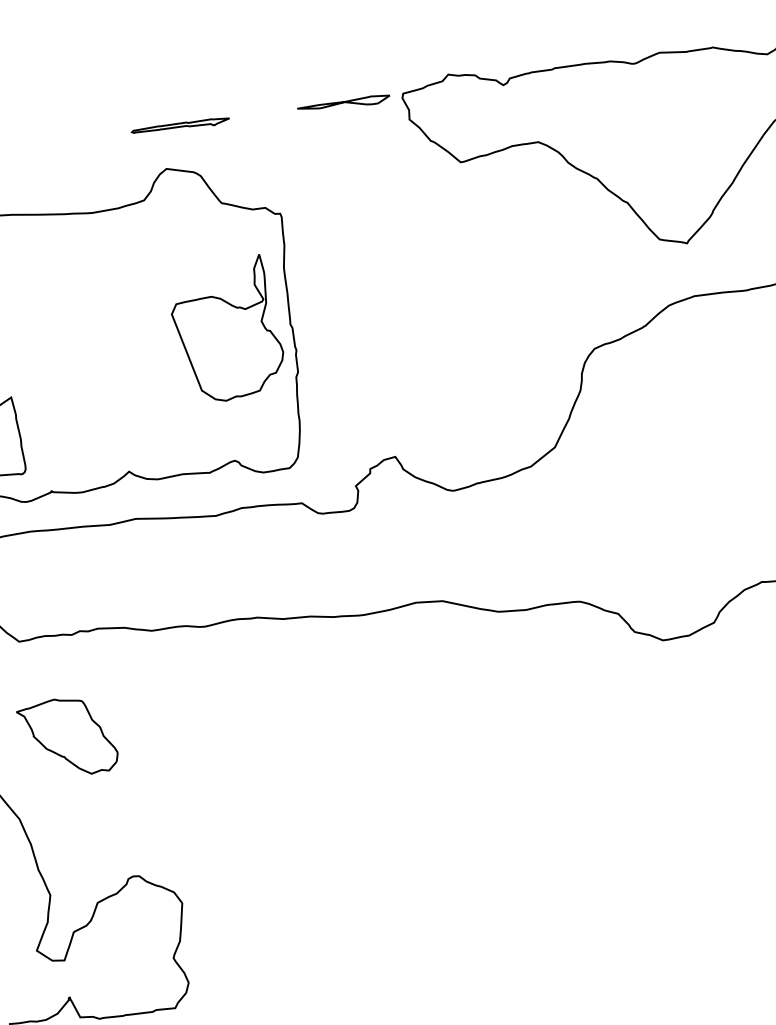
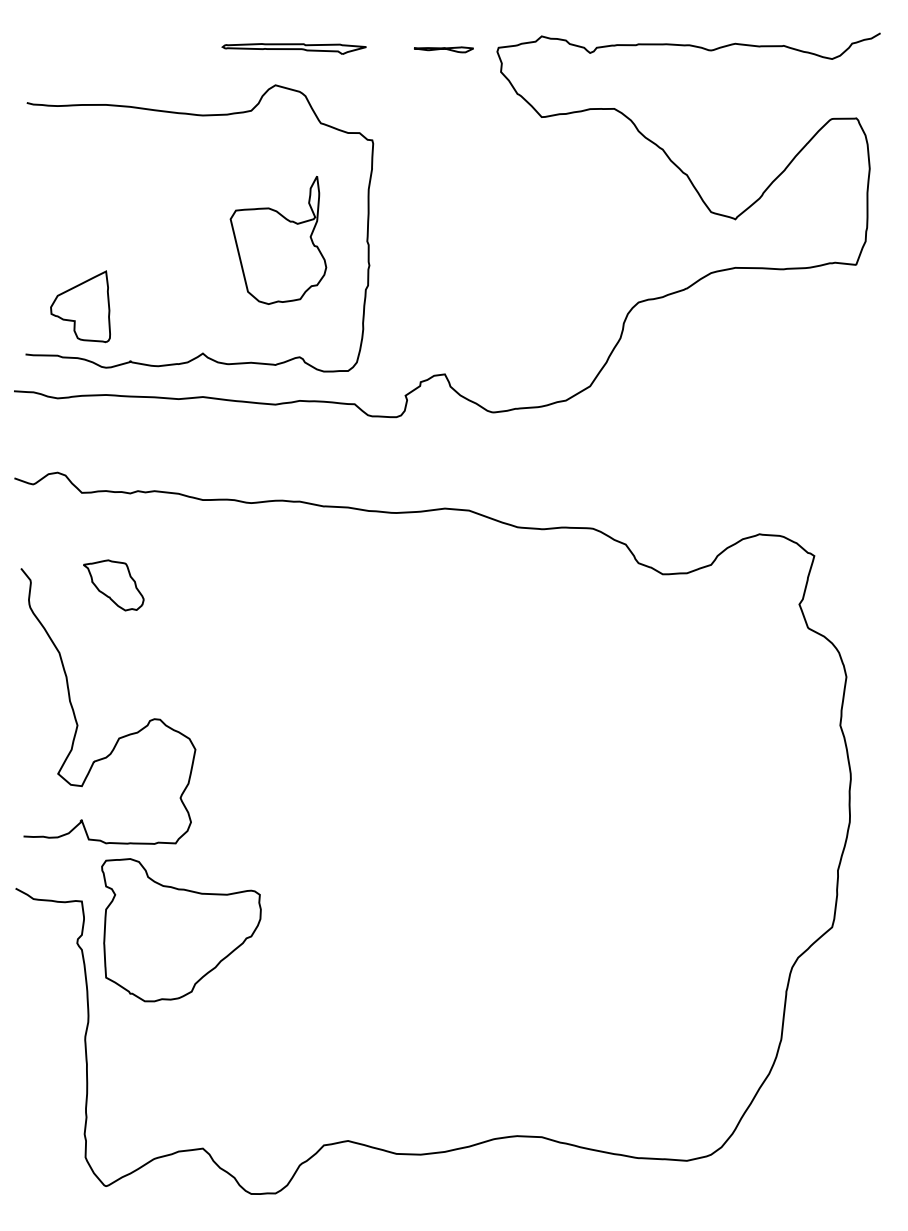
part: (343, 104) -> (443, 49), size x0.7
part: (179, 126) -> (292, 48), size x1.6
part: (227, 330) -> (278, 240), moved
part: (67, 737) -> (113, 585), size x0.7

